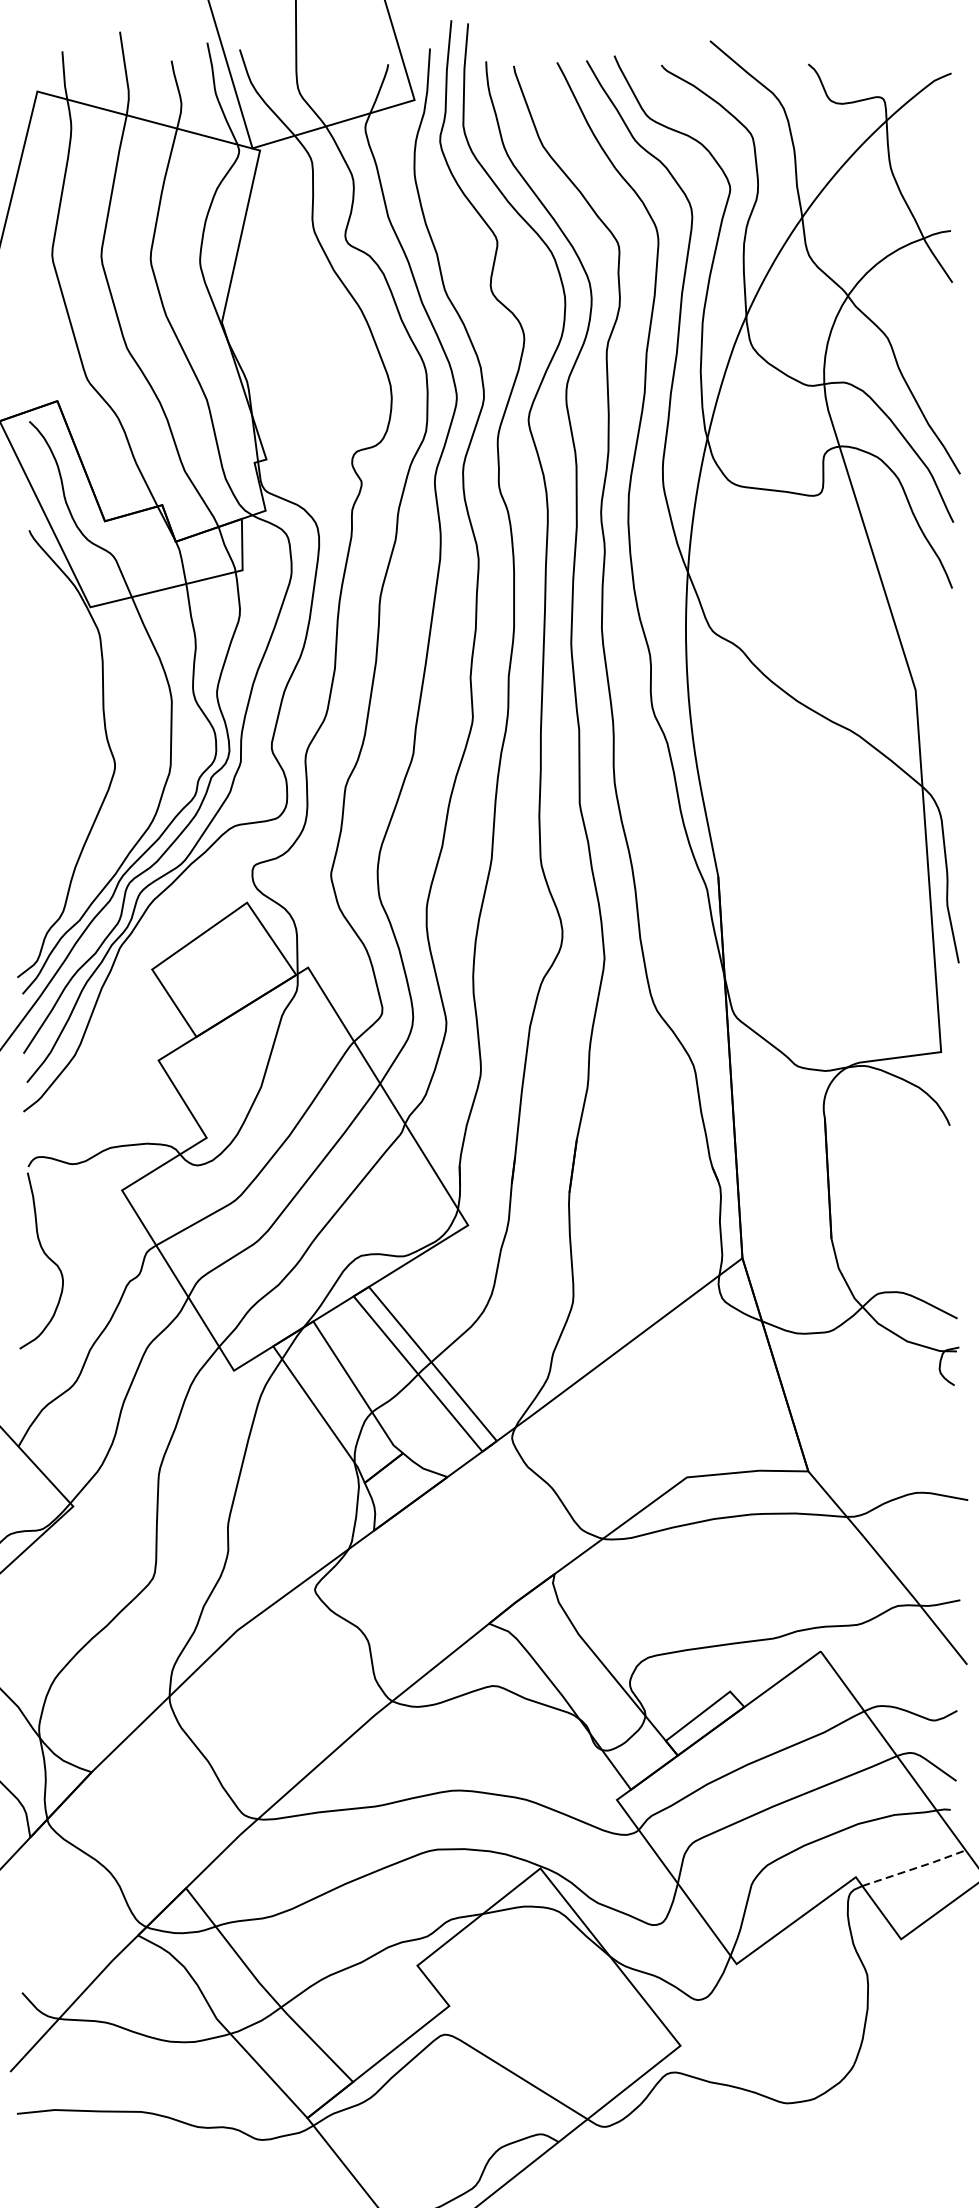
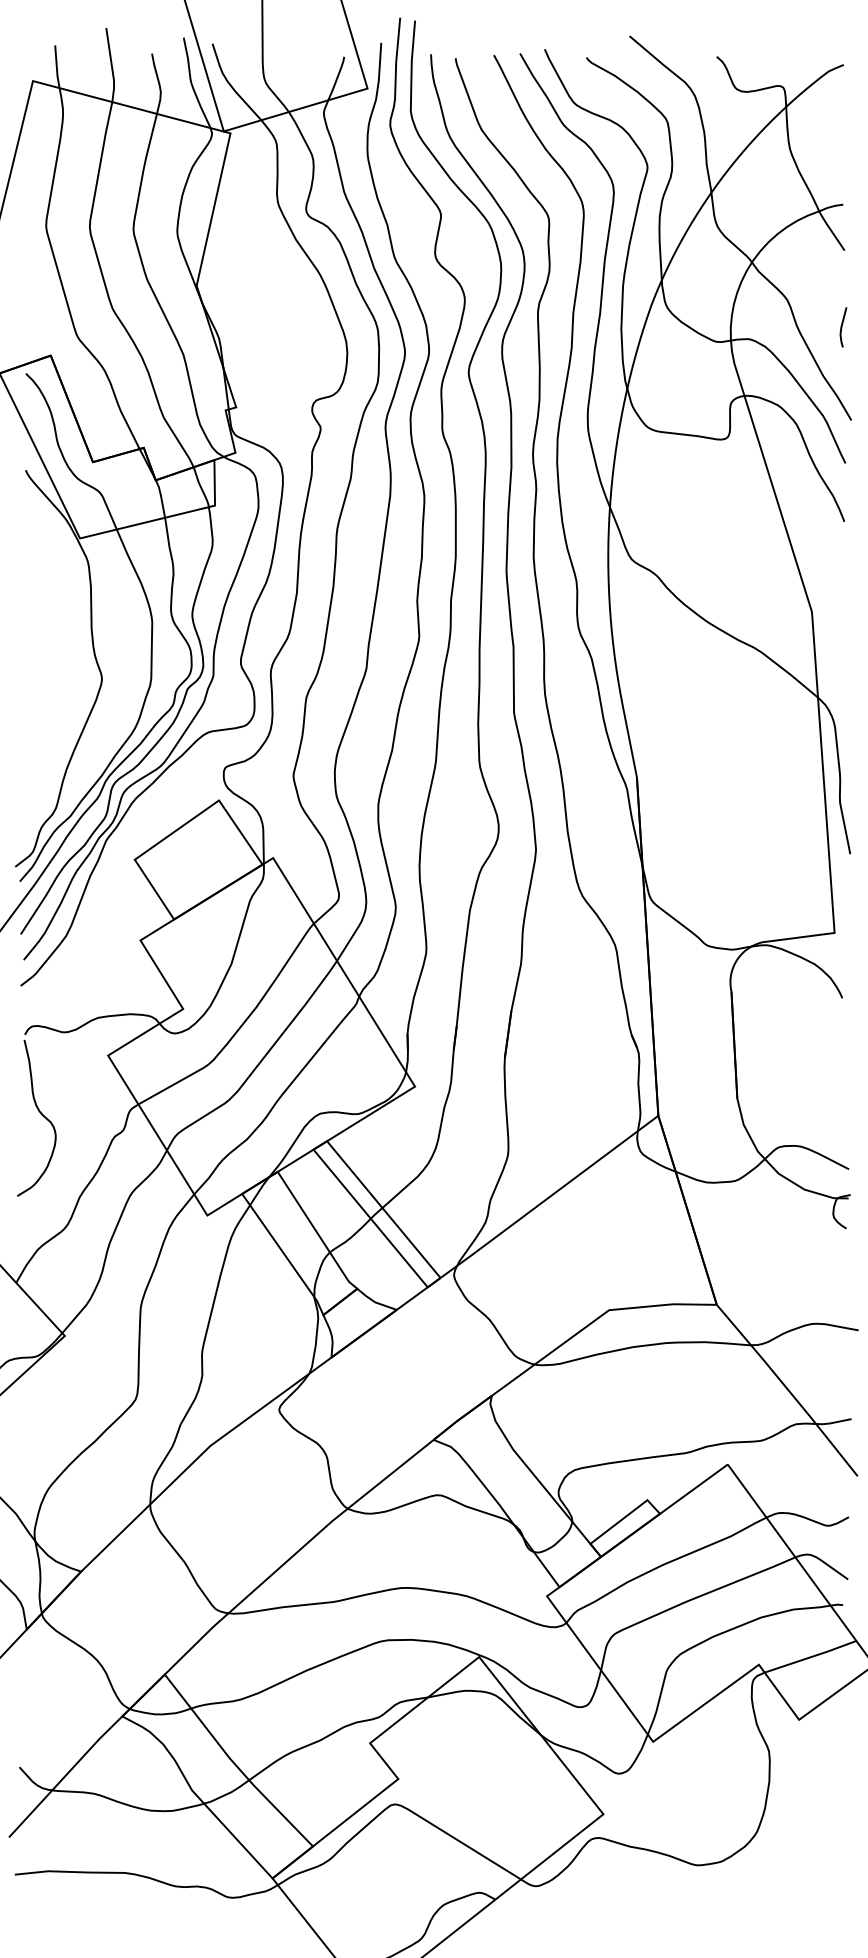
line: (950, 369) -> (842, 327), added
line: (915, 1867) -> (811, 1656), dashed -> solid

